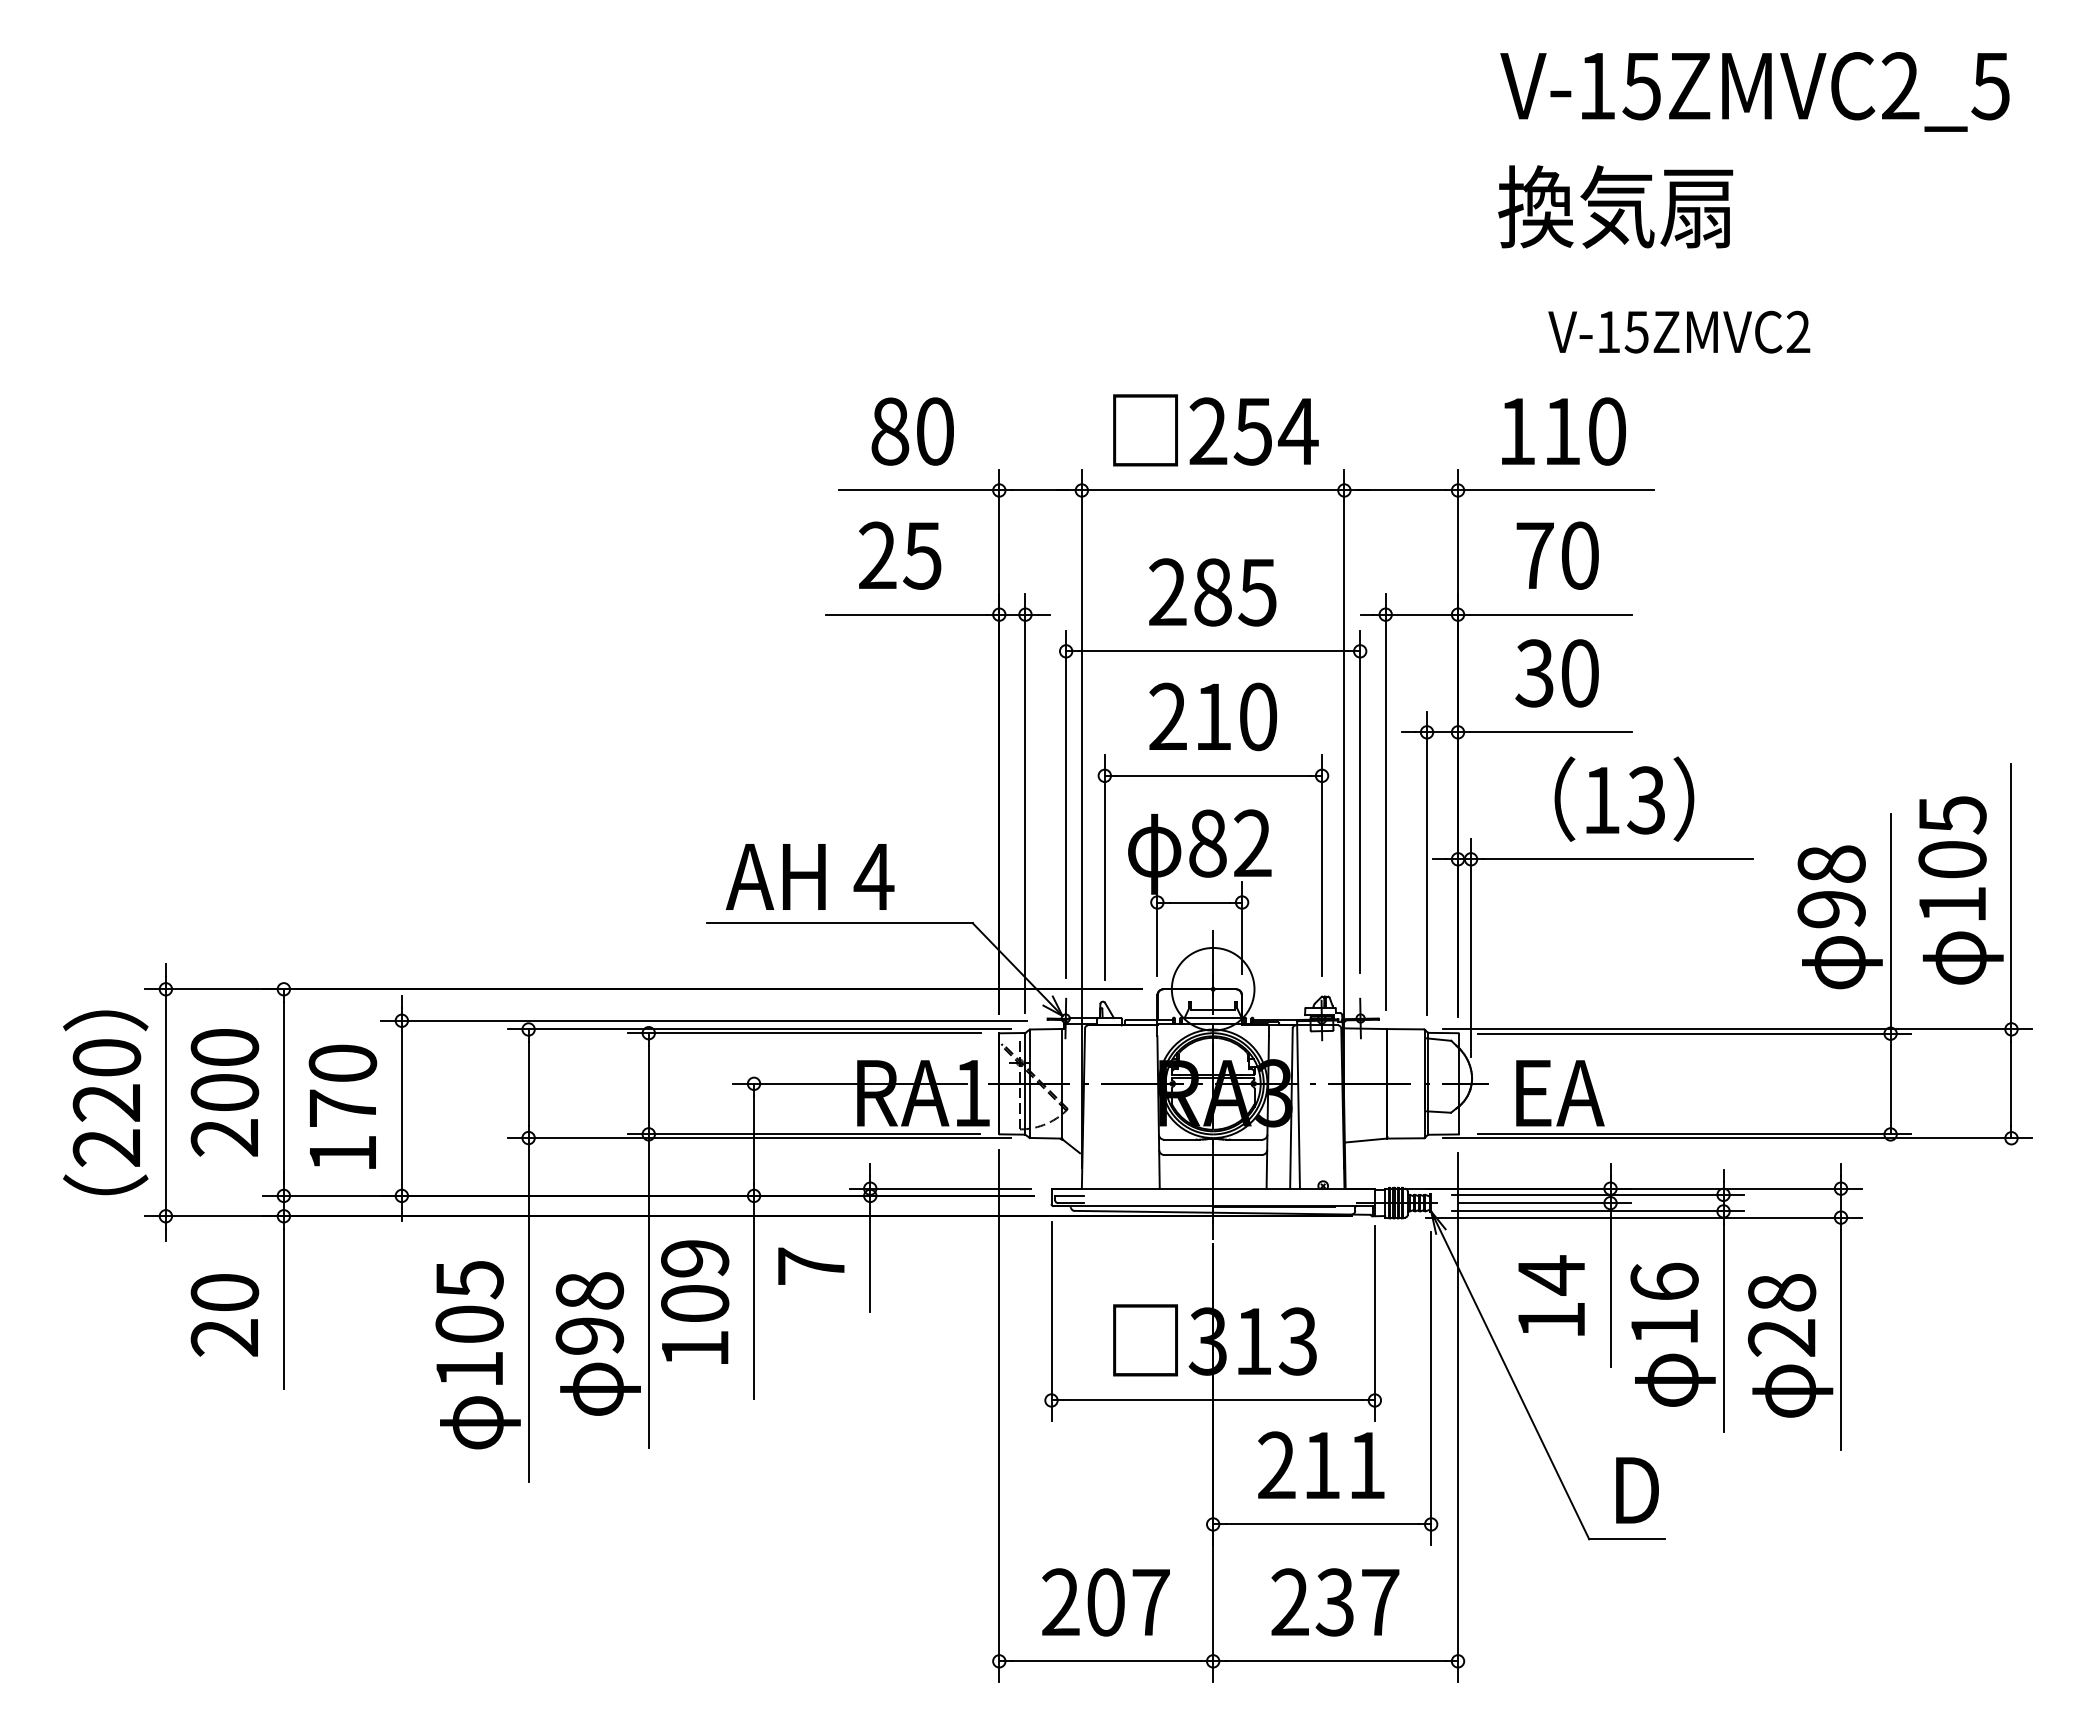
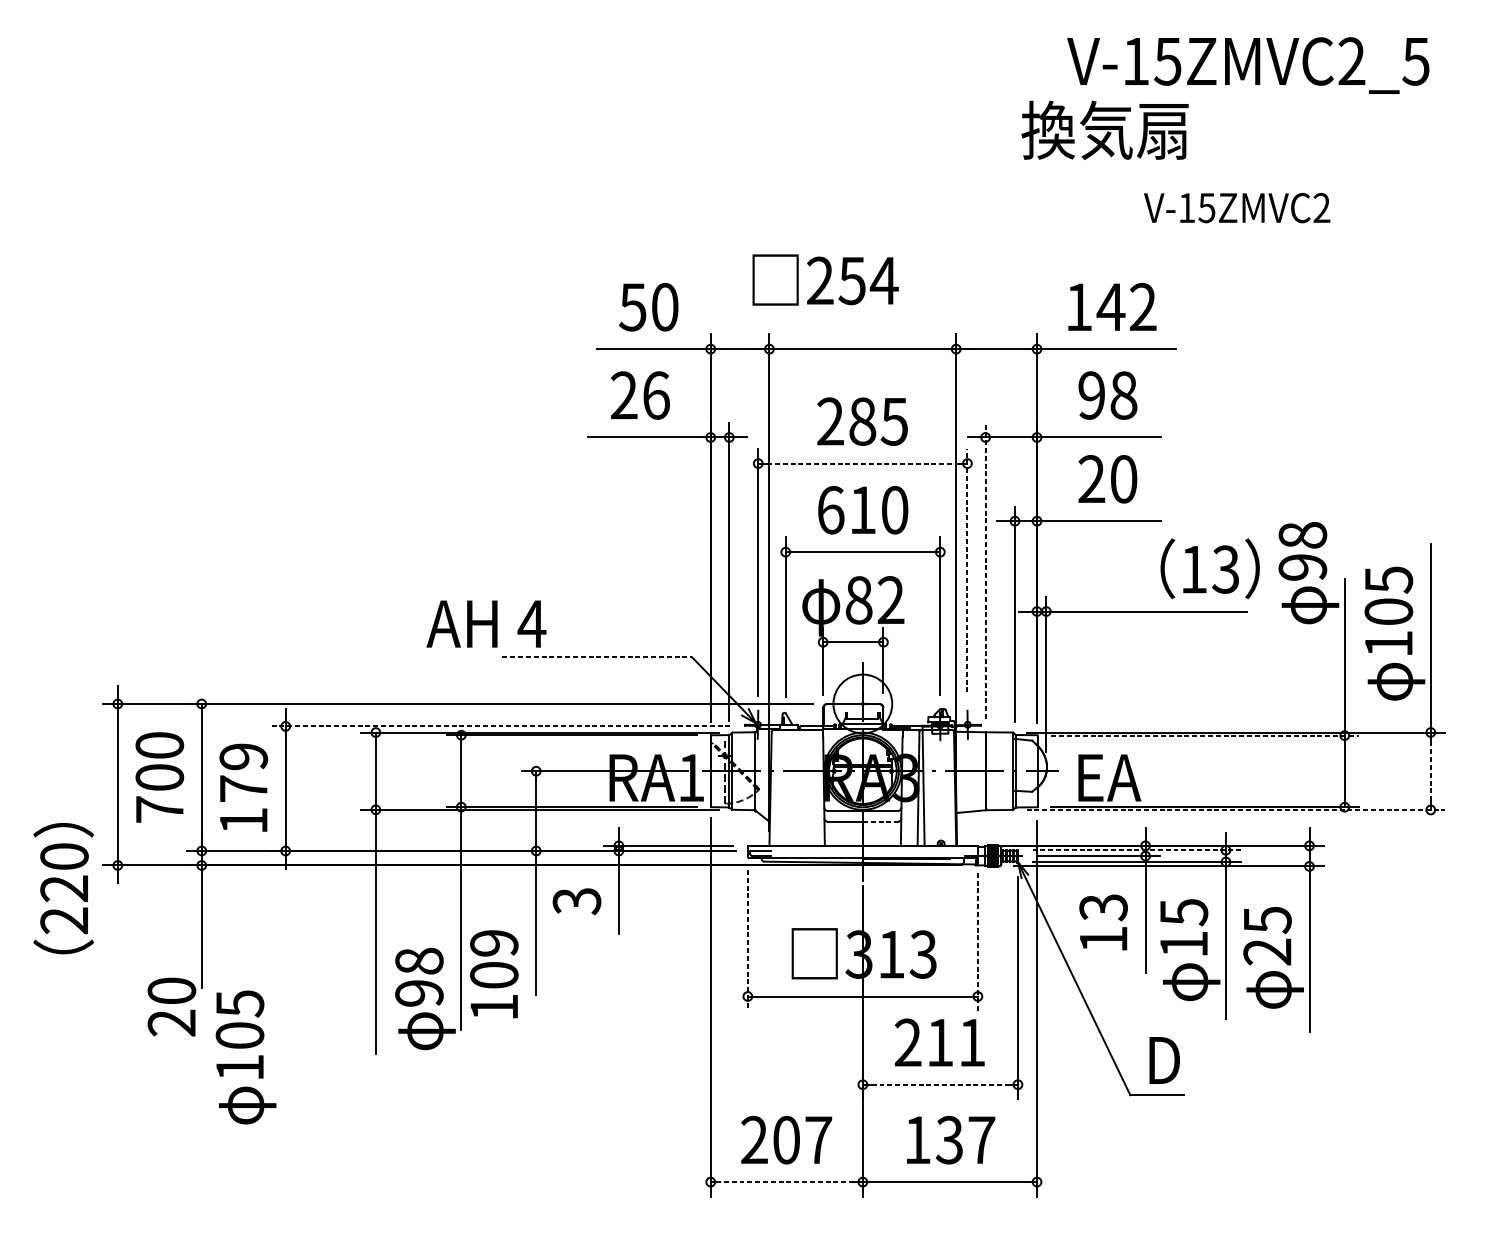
text: (1615, 206) -> (1104, 130), moved
text: (1679, 331) -> (1237, 207), moved
text: (1215, 430) -> (825, 280), moved
text: (889, 431) -> (632, 307), 80 -> 50
text: (1583, 431) -> (1126, 307), 110 -> 142
text: (922, 555) -> (656, 395), 25 -> 26
text: (1557, 555) -> (1107, 395), 70 -> 98
line: (1213, 651) -> (863, 463), solid -> dashed
text: (1534, 673) -> (1091, 479), 30 -> 20
text: (1168, 716) -> (831, 509), 210 -> 610
text: (1624, 798) -> (1210, 568), moved
line: (1360, 801) -> (967, 570), solid -> dashed
line: (1385, 801) -> (985, 570), solid -> dashed
text: (809, 876) -> (486, 623), moved
text: (1839, 917) -> (1308, 573), moved
line: (840, 923) -> (597, 657), solid -> dashed
line: (704, 1020) -> (500, 726), solid -> dashed
line: (1694, 1033) -> (1205, 735), solid -> dashed
text: (342, 1063) -> (243, 756), 170 -> 179
line: (2011, 1083) -> (1430, 771), solid -> dashed
text: (105, 1102) -> (63, 888), moved
text: (223, 1137) -> (158, 809), 200 -> 700
line: (1738, 1138) -> (1236, 810), solid -> dashed
line: (1238, 1155) -> (880, 822), solid -> dashed
line: (1598, 1194) -> (1136, 849), solid -> dashed
text: (811, 1266) -> (577, 901), 7 -> 3
text: (1551, 1275) -> (1103, 907), 14 -> 13
text: (1664, 1281) -> (1183, 911), 16 -> 15
text: (1782, 1293) -> (1267, 920), 28 -> 25
text: (695, 1301) -> (494, 973), moved
text: (224, 1315) -> (171, 1007), moved
line: (1051, 1322) -> (747, 941), solid -> dashed
line: (1374, 1324) -> (977, 942), solid -> dashed
text: (597, 1343) -> (424, 998), moved
text: (477, 1355) -> (245, 1057), moved
line: (1322, 1524) -> (940, 1084), solid -> dashed
text: (1289, 1601) -> (917, 1139), 237 -> 137
line: (1106, 1661) -> (786, 1182), solid -> dashed

